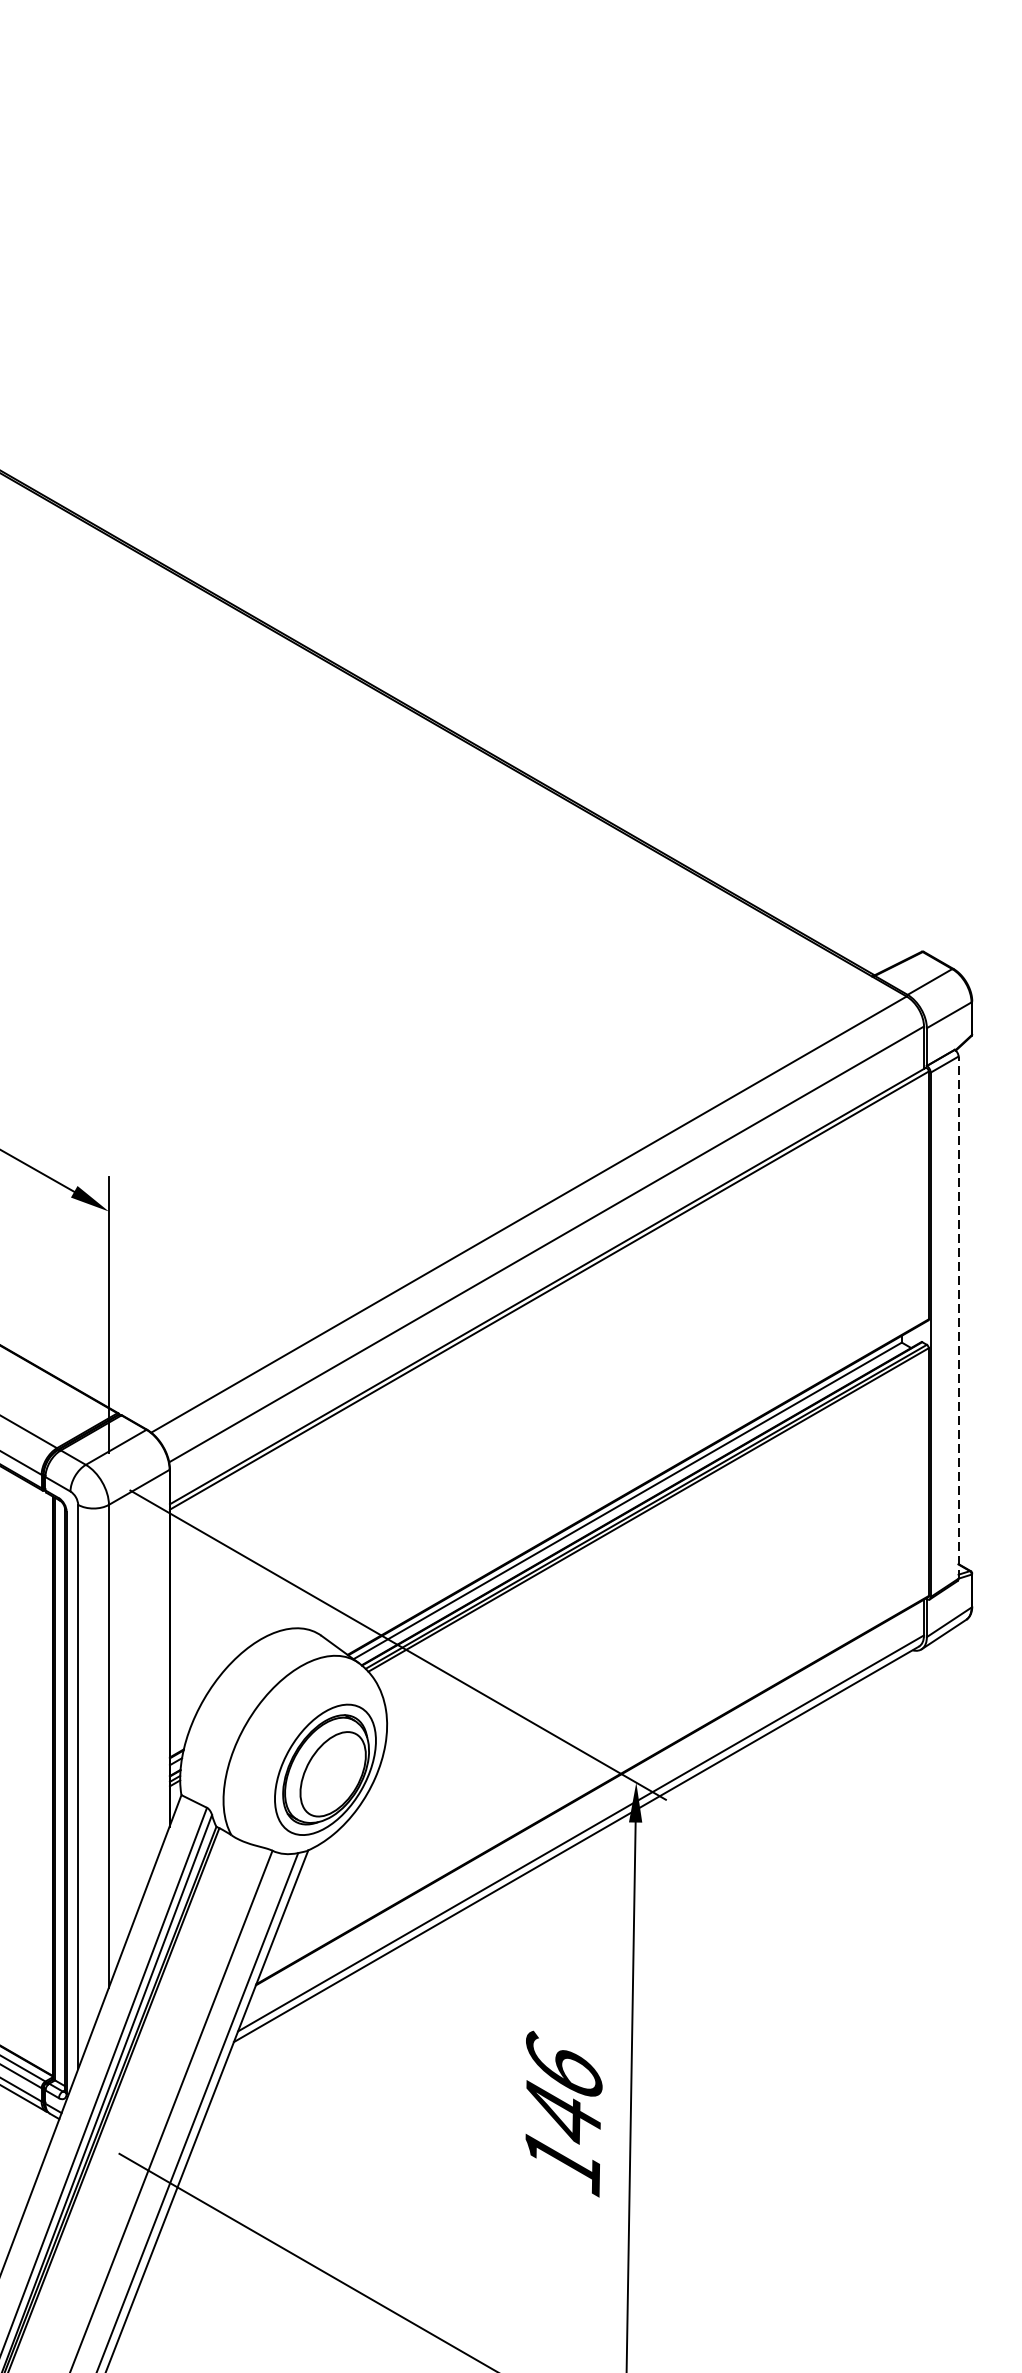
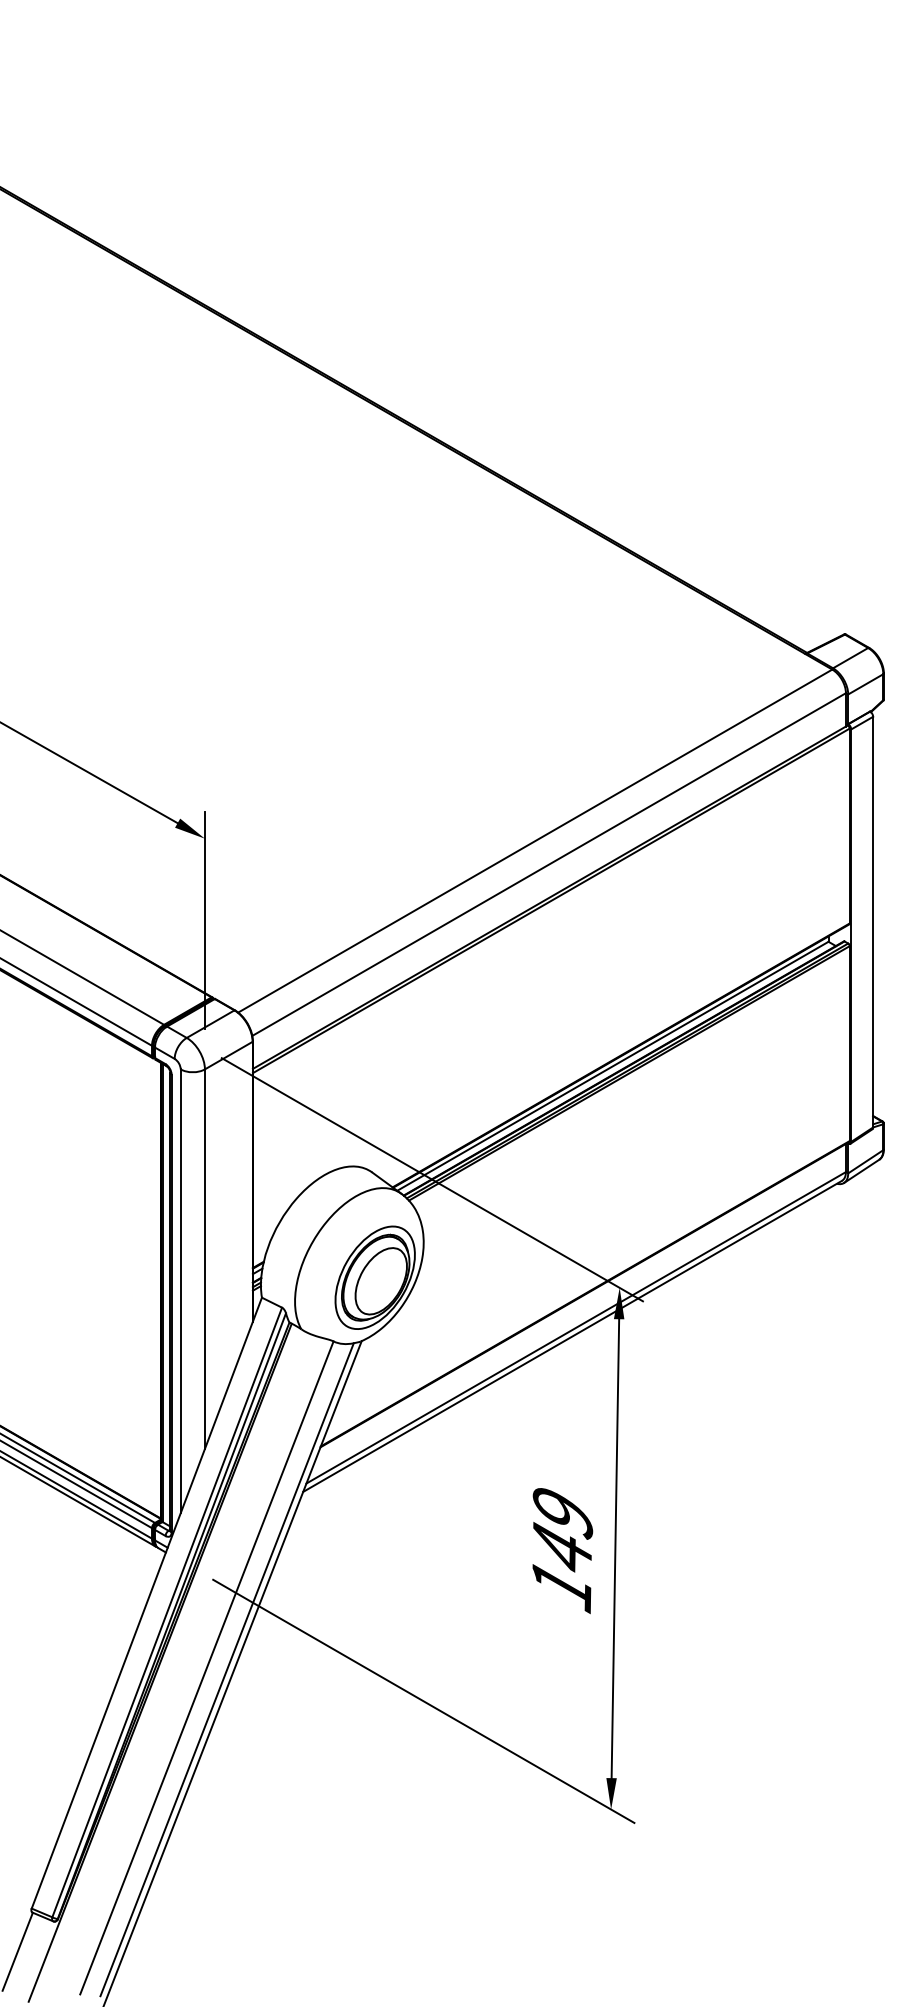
line: (959, 1316) -> (873, 921), dashed -> solid
text: (563, 2067) -> (562, 1511), 146 -> 149

